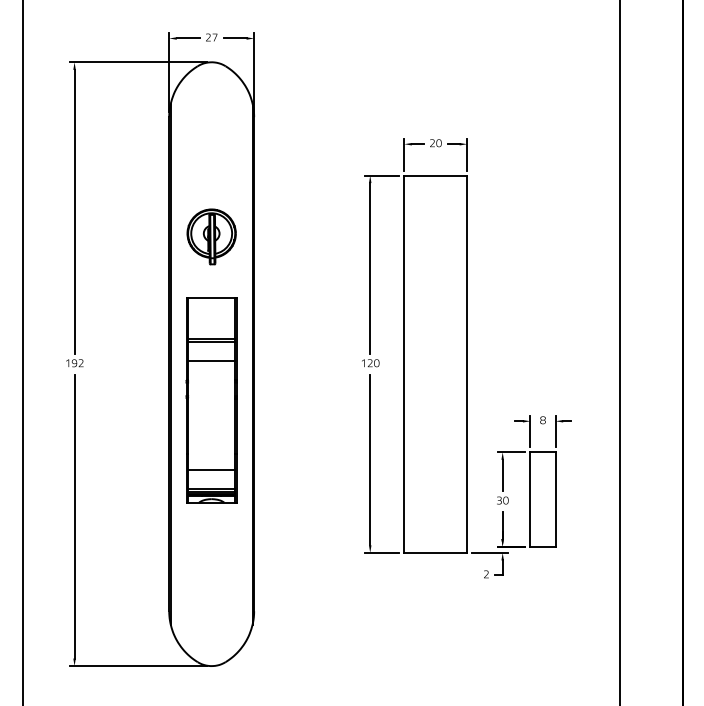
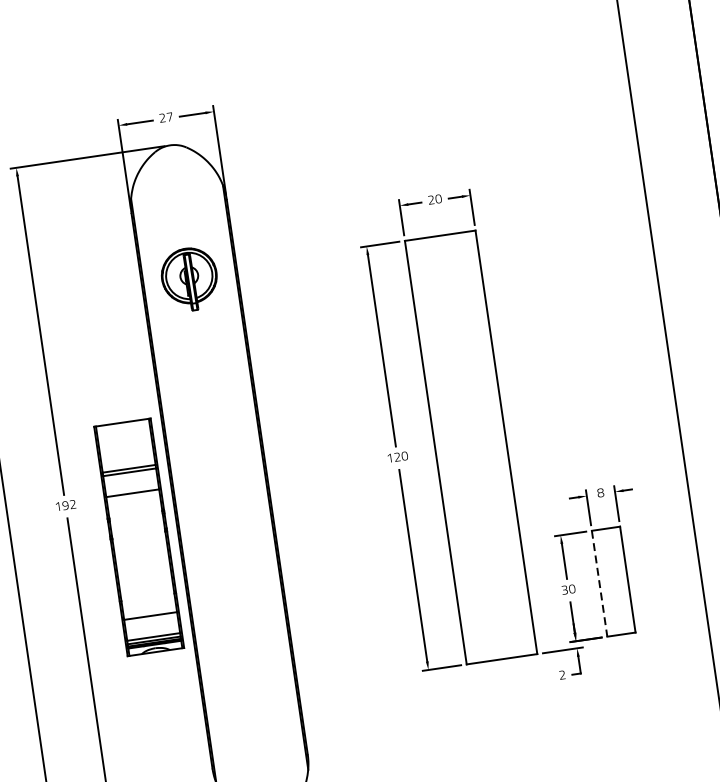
part: (211, 236) -> (189, 279), moved
part: (211, 400) -> (138, 537), moved
line: (530, 499) -> (599, 583), solid -> dashed

